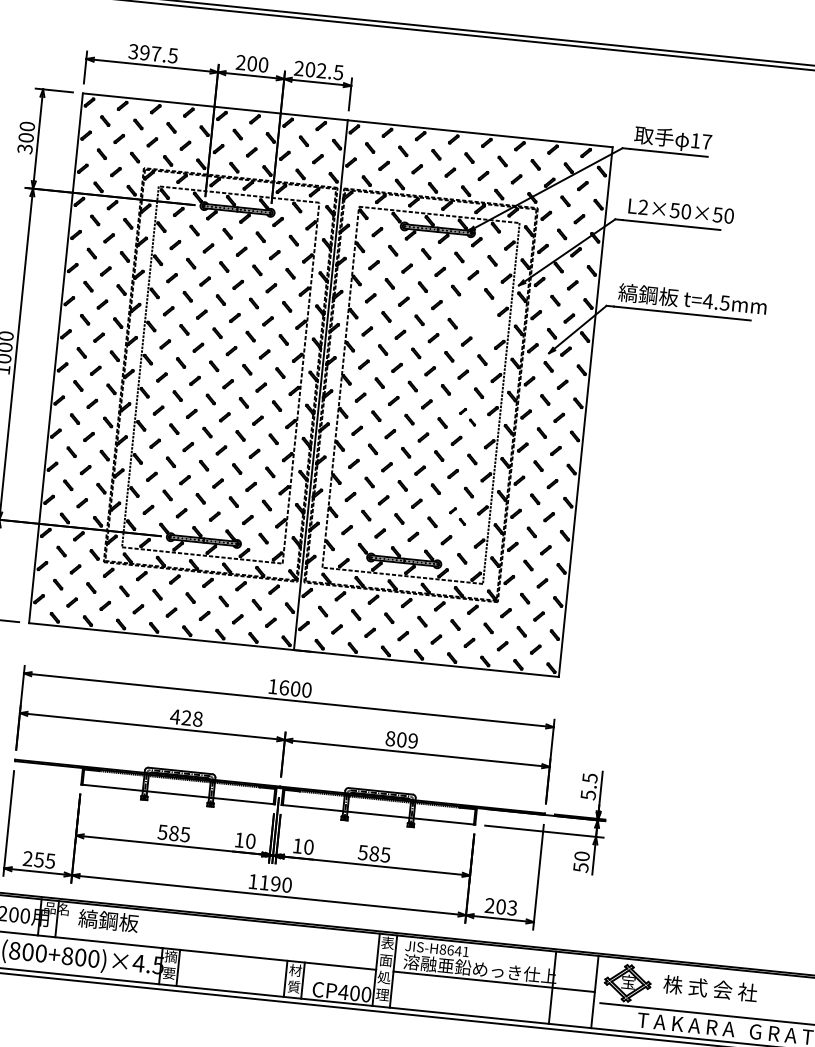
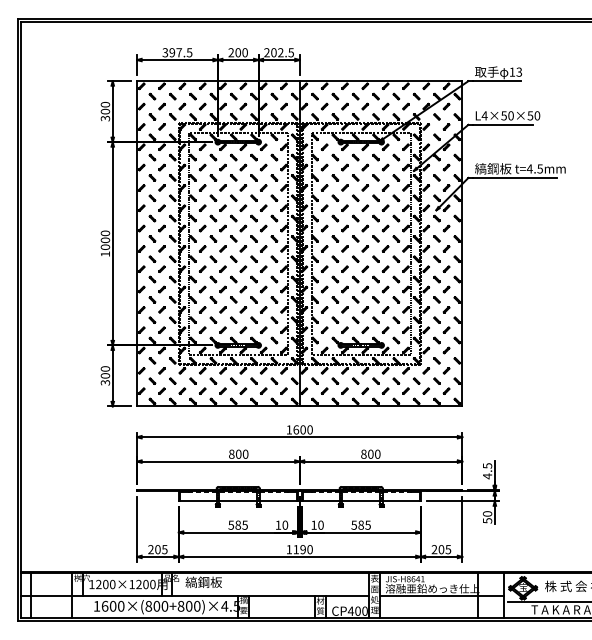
text: (707, 140) -> (519, 71), 17 -> 13
text: (643, 206) -> (484, 115), L2×50×50 -> L4×50×50
part: (477, 318) -> (390, 193), added
part: (467, 416) -> (390, 253), size x1.67
part: (457, 515) -> (390, 314), size x1.67
text: (186, 716) -> (238, 453), 428 -> 800
text: (412, 739) -> (377, 453), 809 -> 800
text: (588, 795) -> (487, 476), 5.5 -> 4.5
text: (38, 859) -> (157, 549), 255 -> 205
text: (512, 907) -> (448, 549), 203 -> 205

